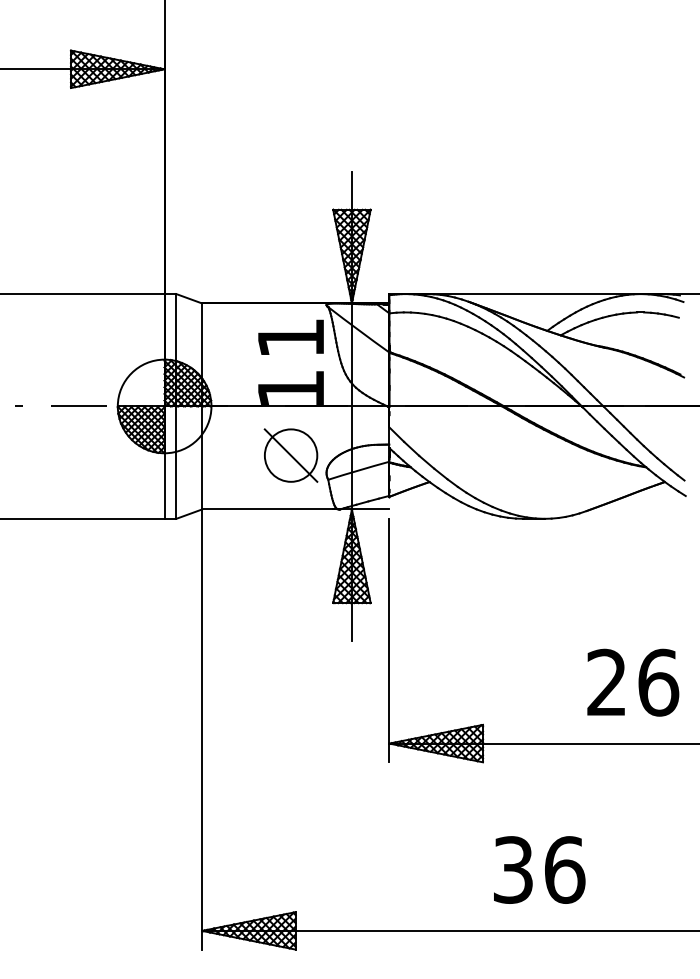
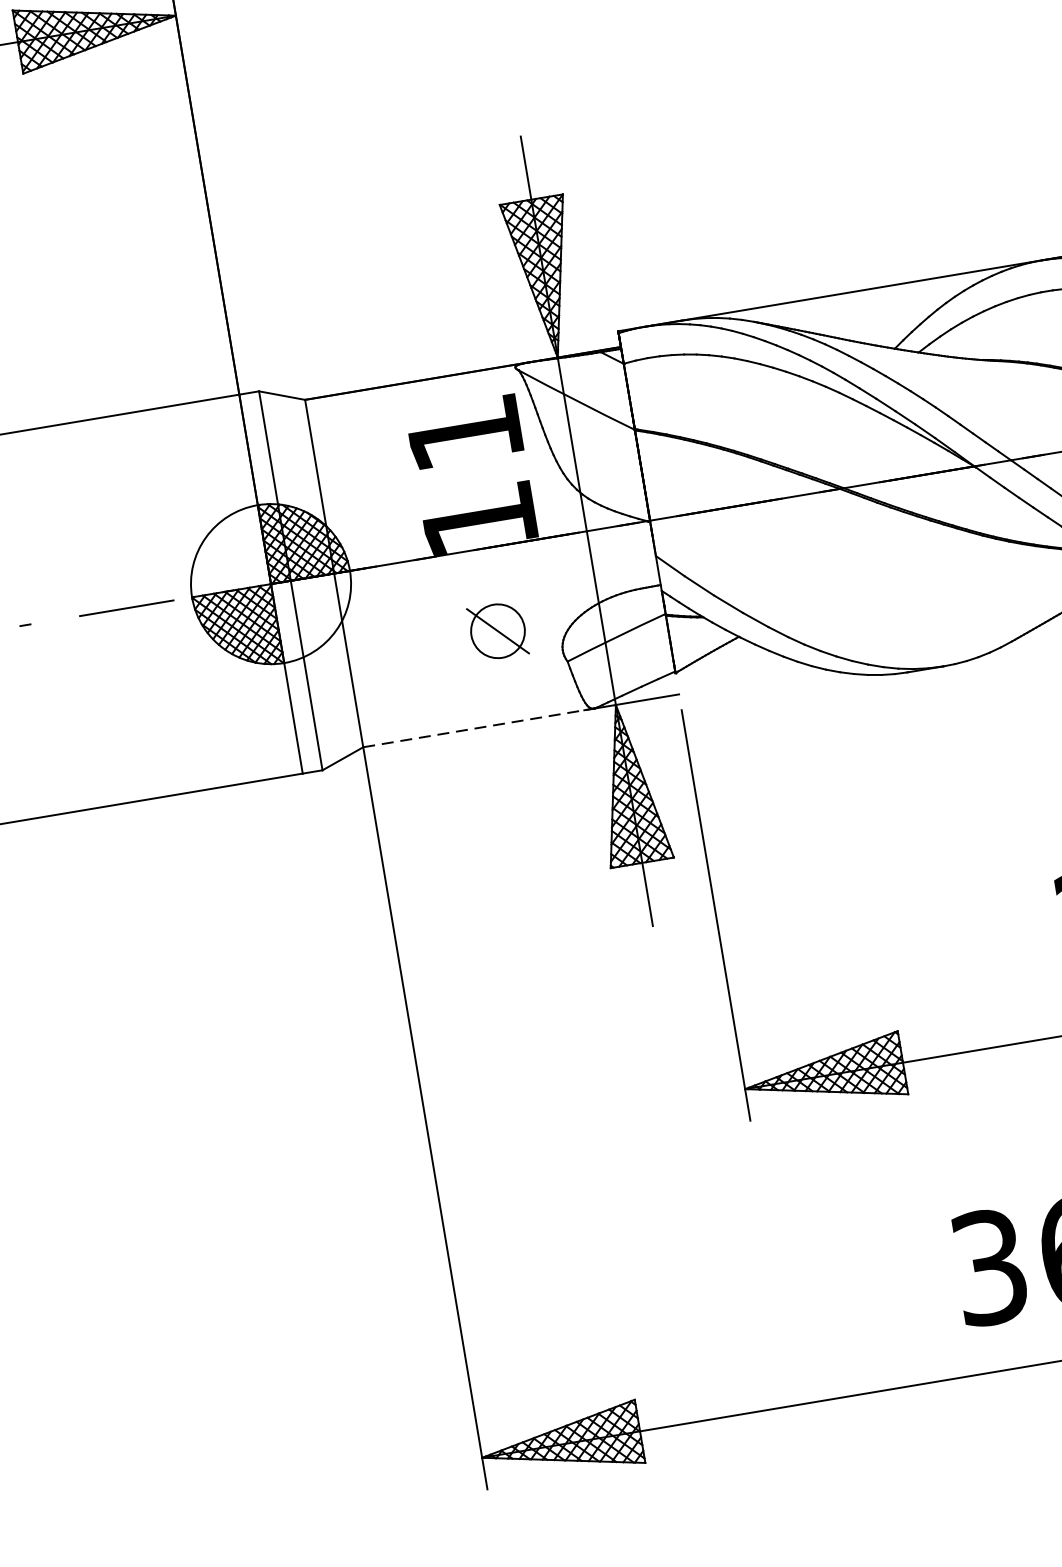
part: (290, 455) -> (497, 631), size x0.6
line: (271, 509) -> (480, 727), solid -> dashed

